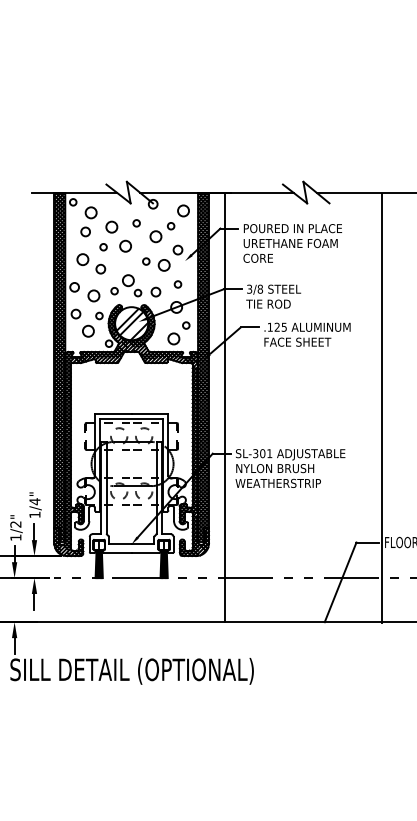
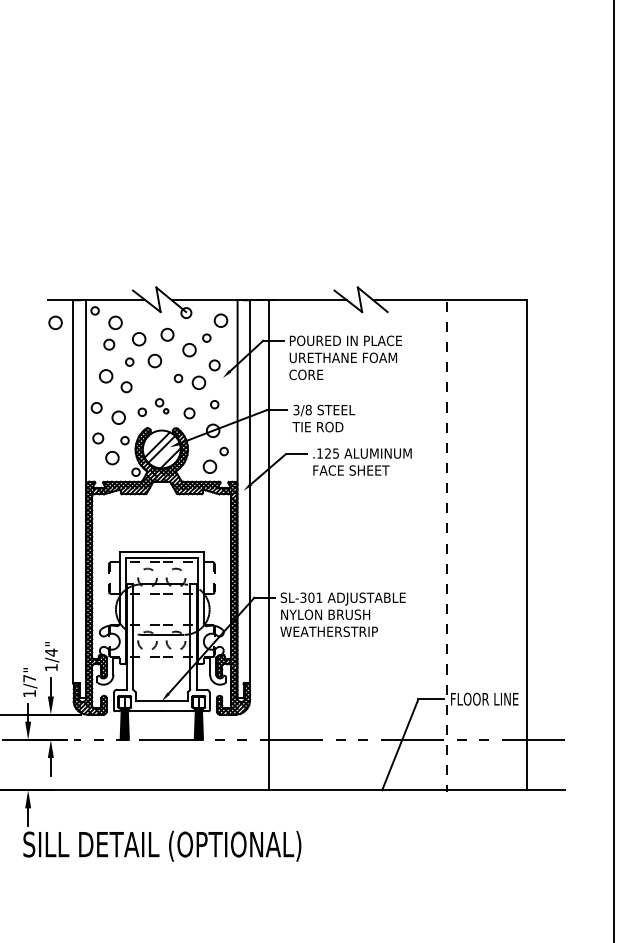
circle: (38, 212) -> (55, 322), added
circle: (136, 223) -> (167, 334), size x1.6
part: (131, 286) -> (161, 406), size x0.6
hatch: (59, 367) -> (79, 499), removed
hatch: (203, 367) -> (243, 499), removed
line: (381, 408) -> (447, 546), solid -> dashed
text: (15, 524) -> (29, 678), 1/2" -> 1/7"

